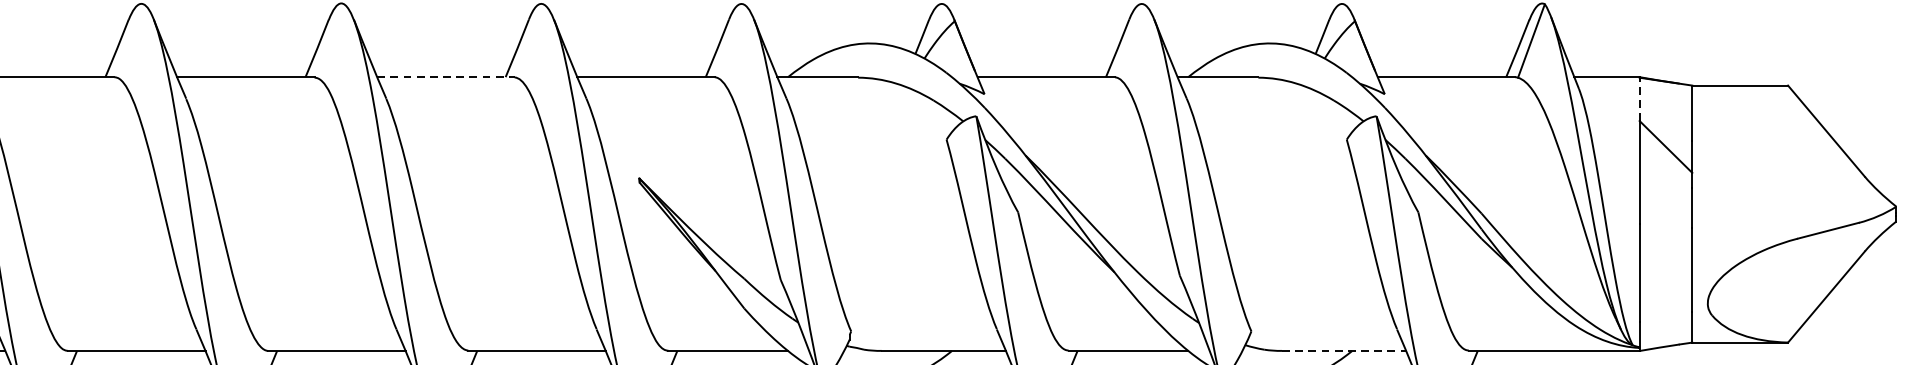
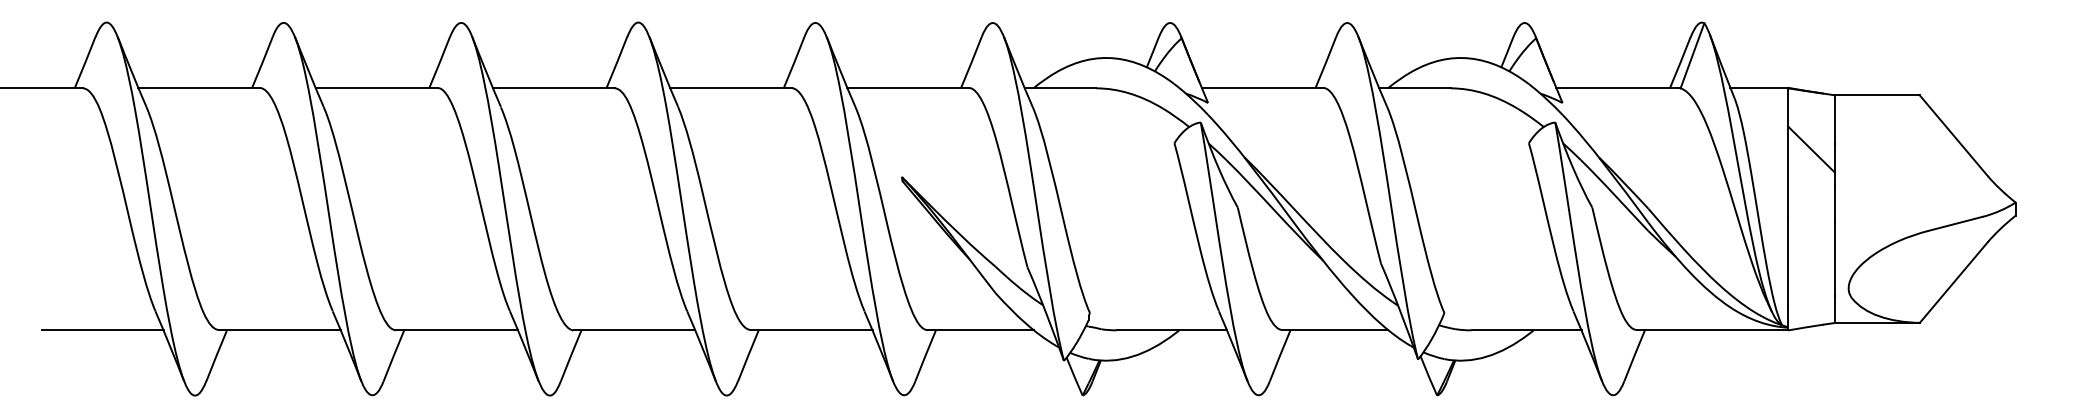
line: (445, 76) -> (730, 87), dashed -> solid
line: (1639, 100) -> (1788, 108), dashed -> solid
line: (1344, 351) -> (1526, 330), dashed -> solid

